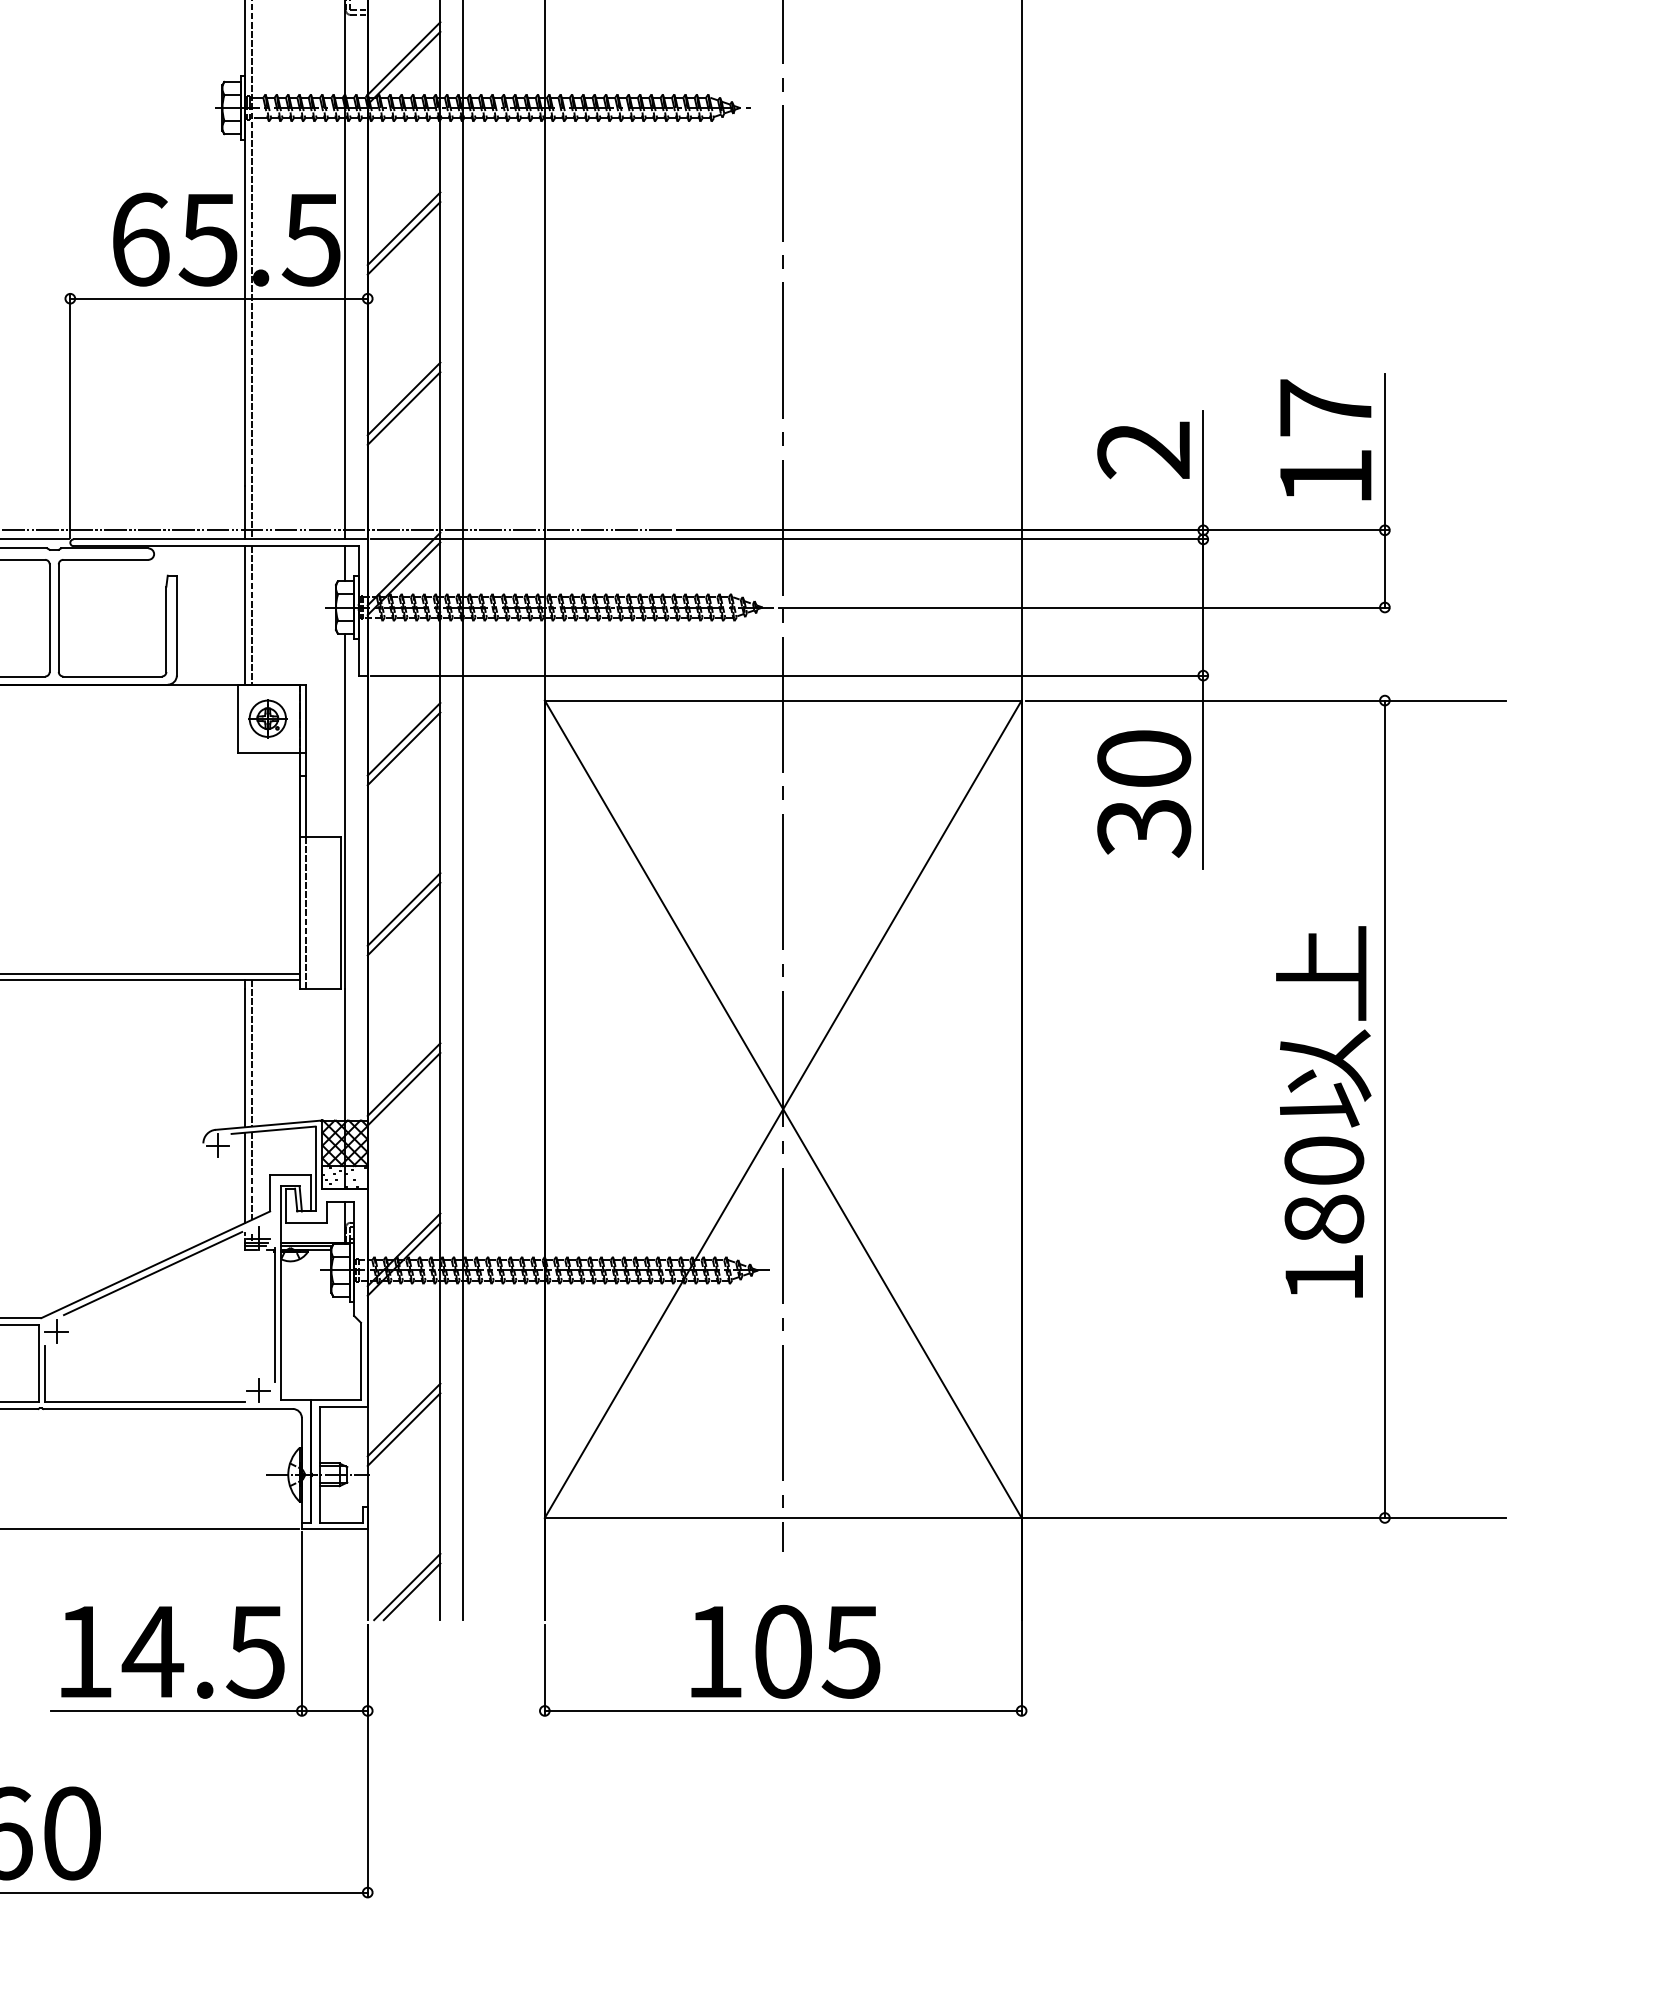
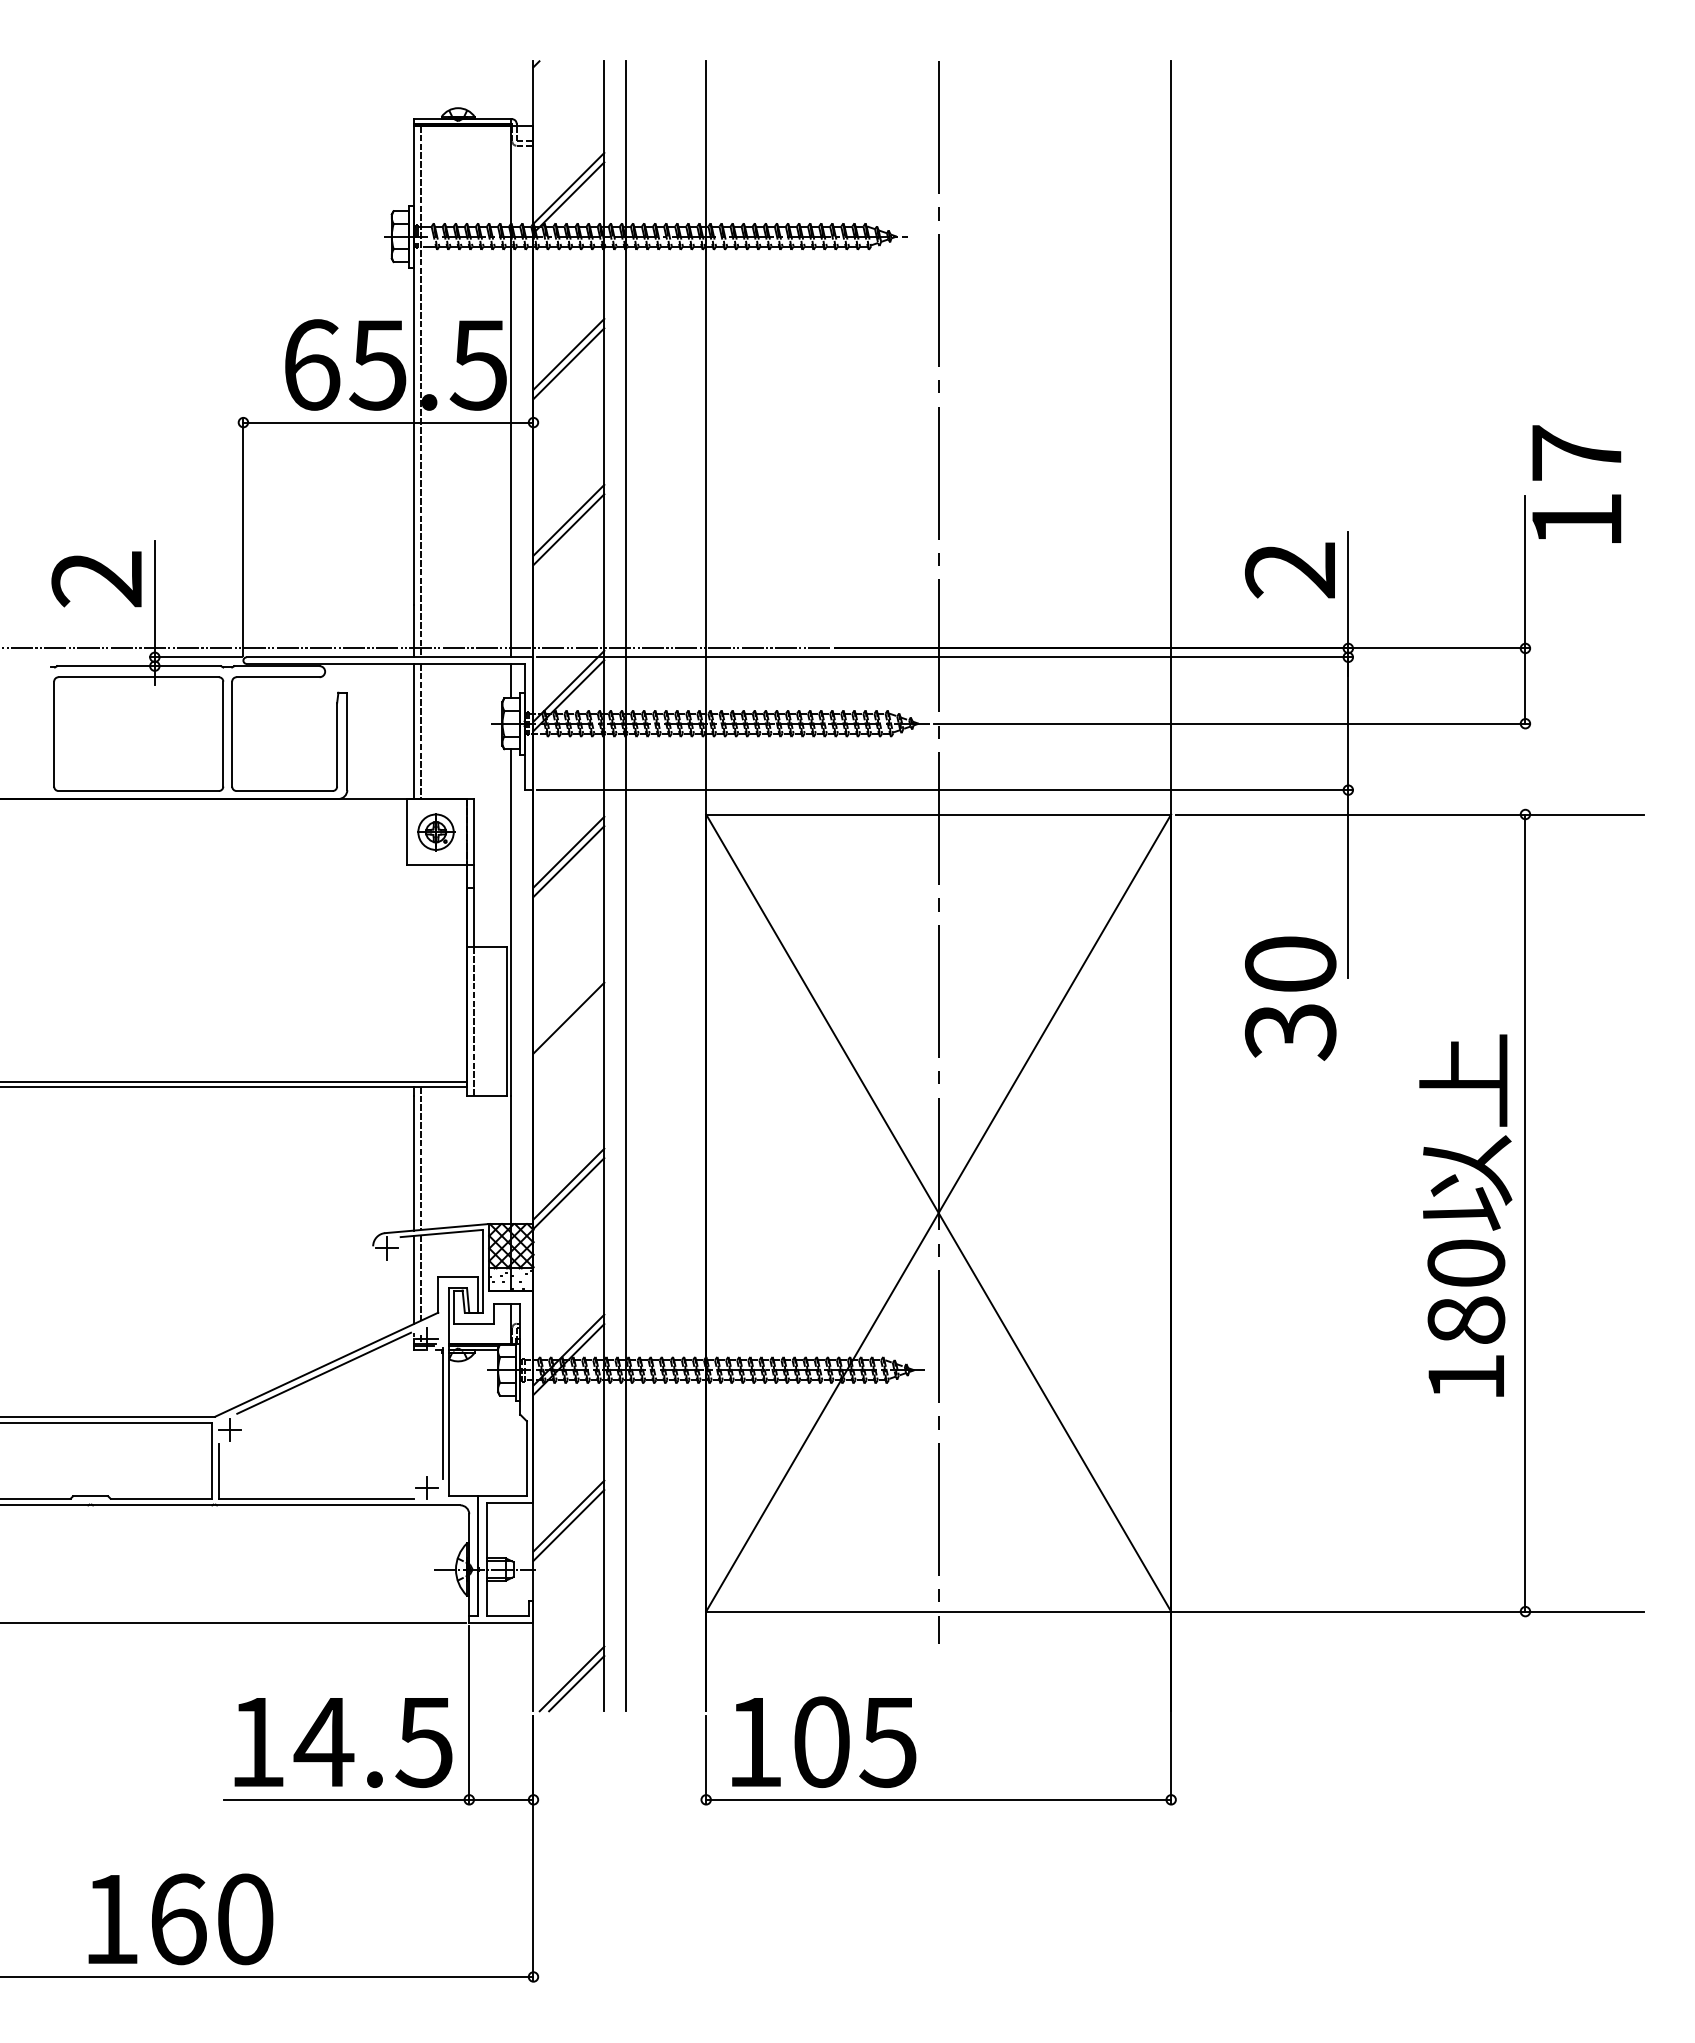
text: (1325, 439) -> (1576, 483), moved
text: (1143, 793) -> (1290, 998), moved
line: (403, 918) -> (568, 1027), removed
text: (786, 1651) -> (824, 1741), moved

